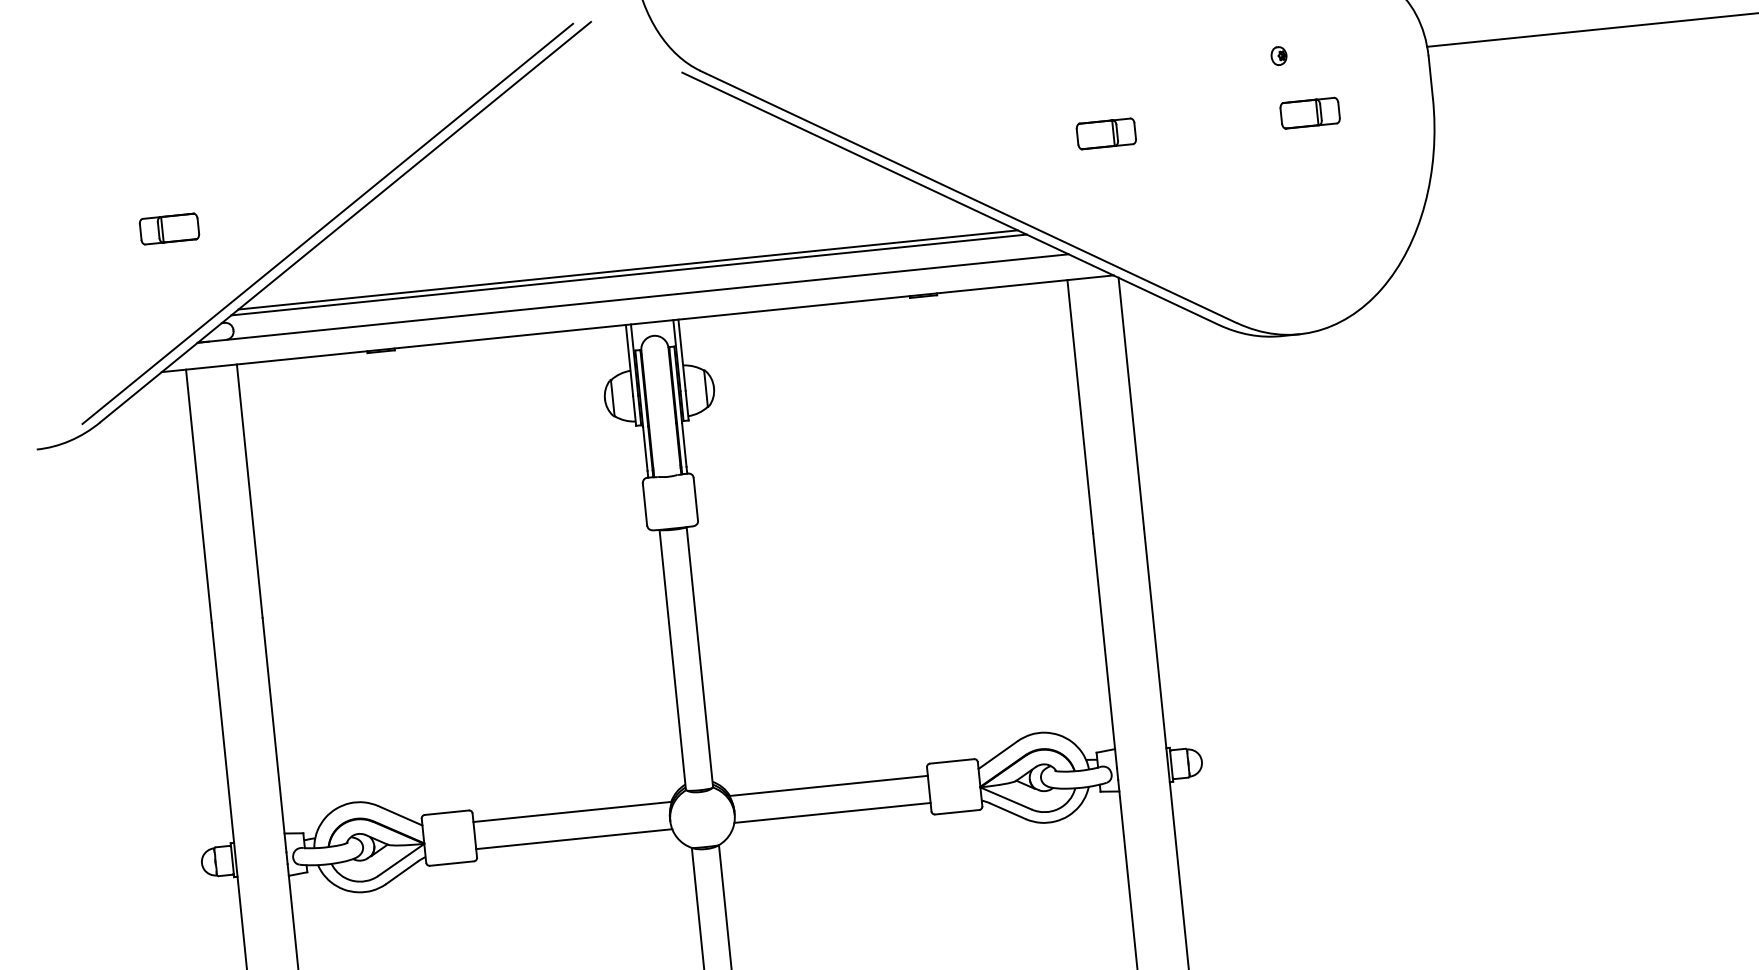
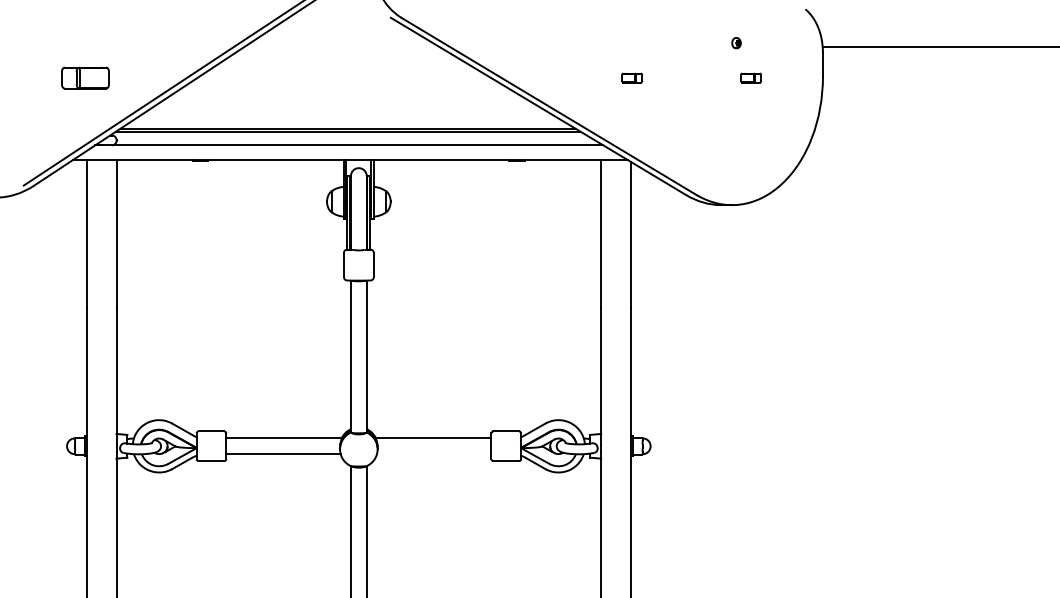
part: (1308, 112) -> (750, 77), size x0.6
part: (1104, 133) -> (631, 77), size x0.6
part: (169, 228) -> (85, 77), size x1.4
line: (833, 813) -> (434, 454), removed

